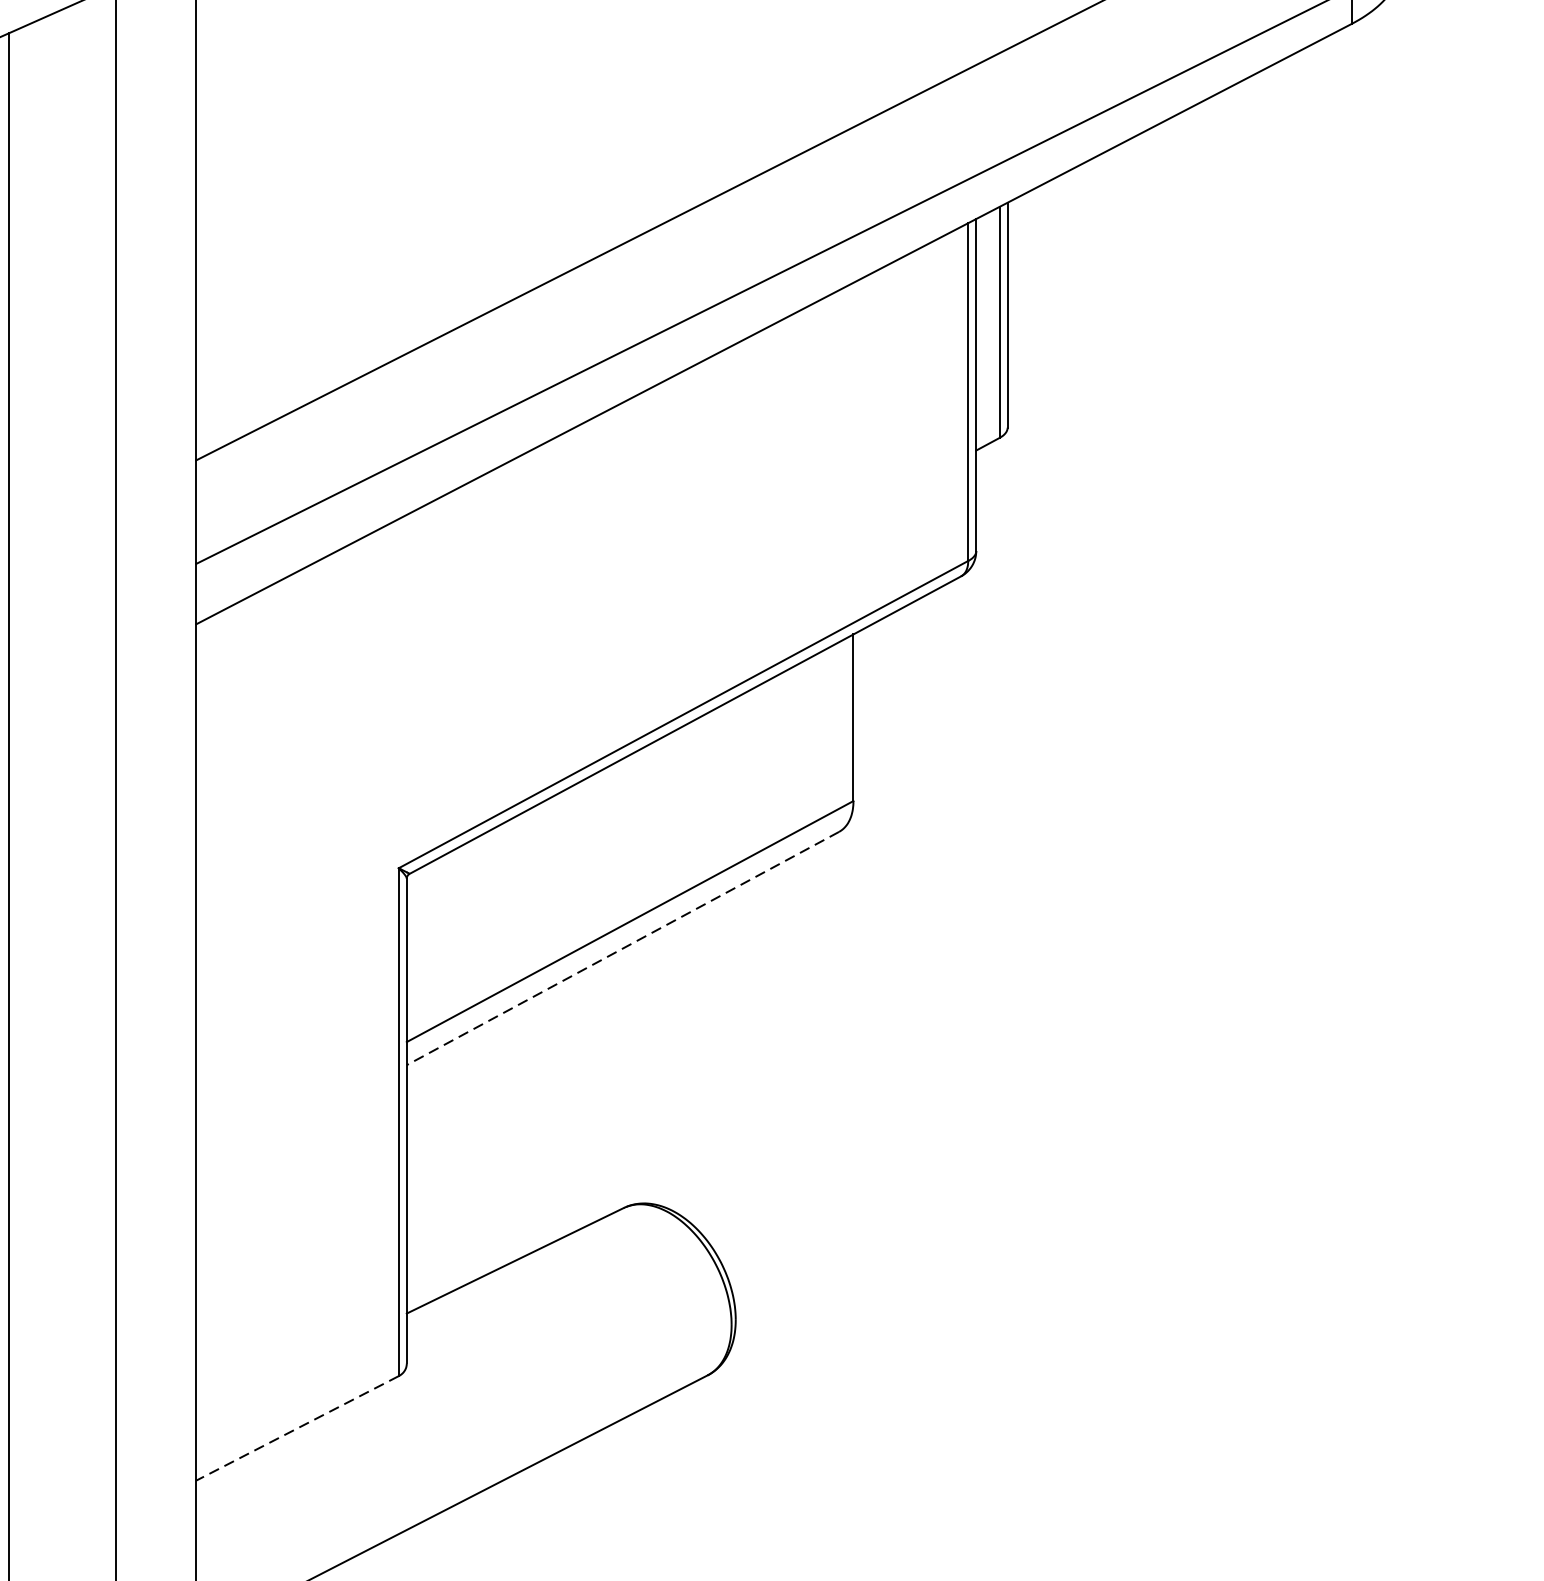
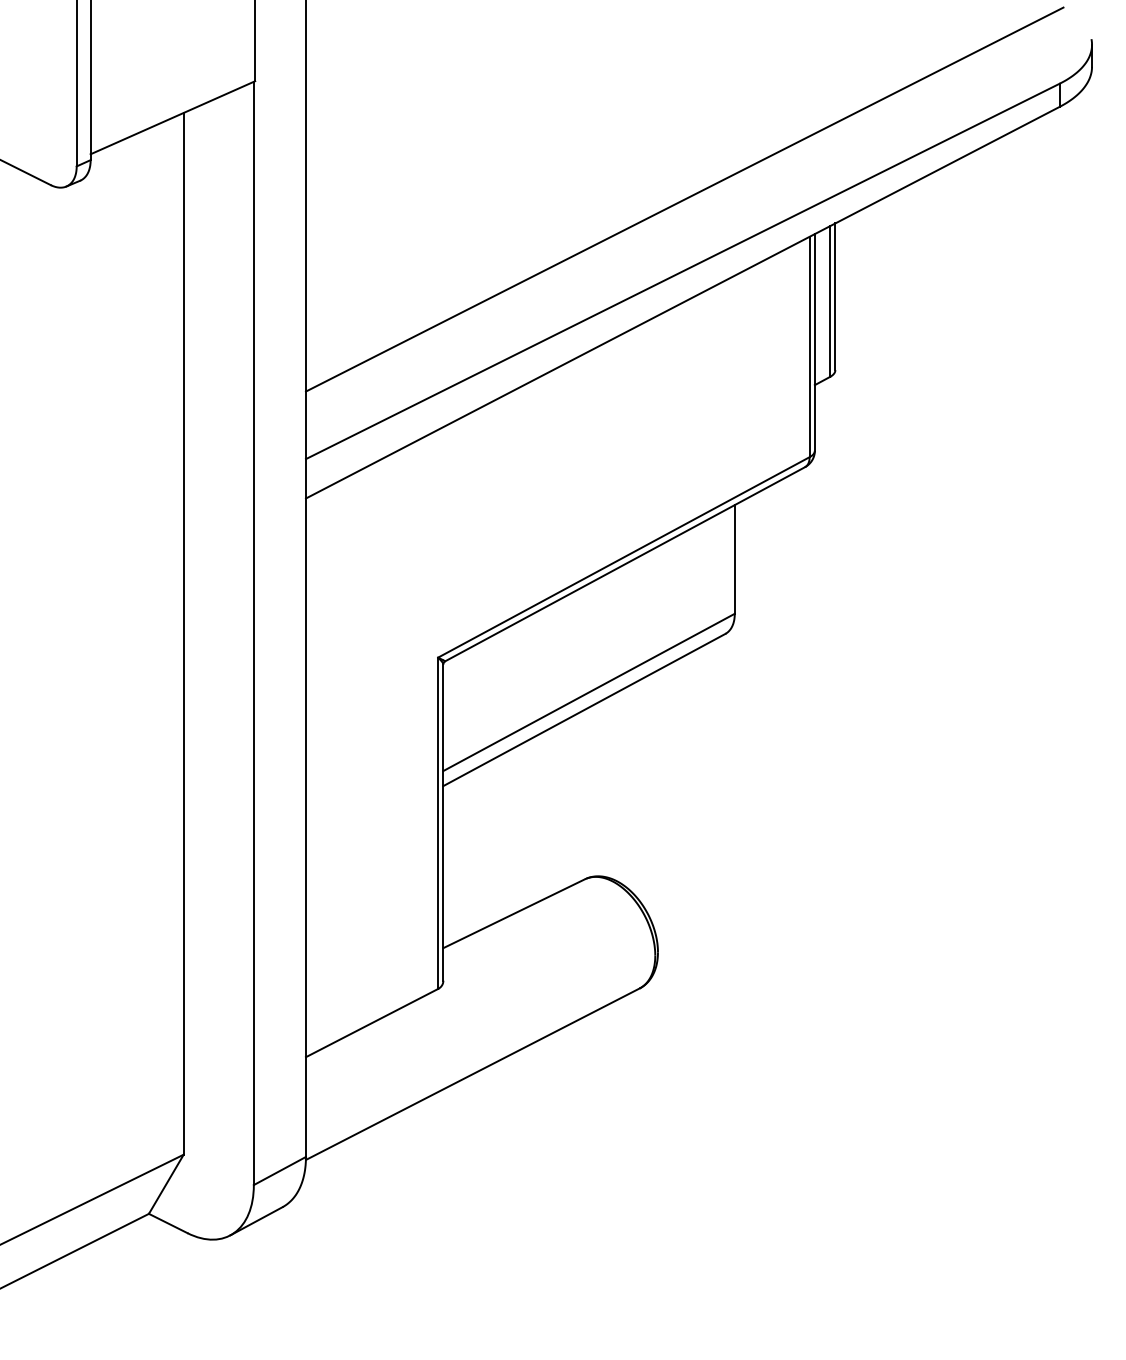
line: (621, 949) -> (583, 710), dashed -> solid
line: (296, 1429) -> (371, 1023), dashed -> solid

